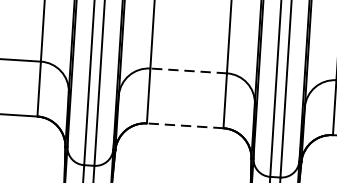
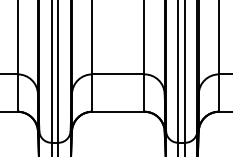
line: (187, 71) -> (117, 74), dashed -> solid
line: (183, 125) -> (117, 111), dashed -> solid

